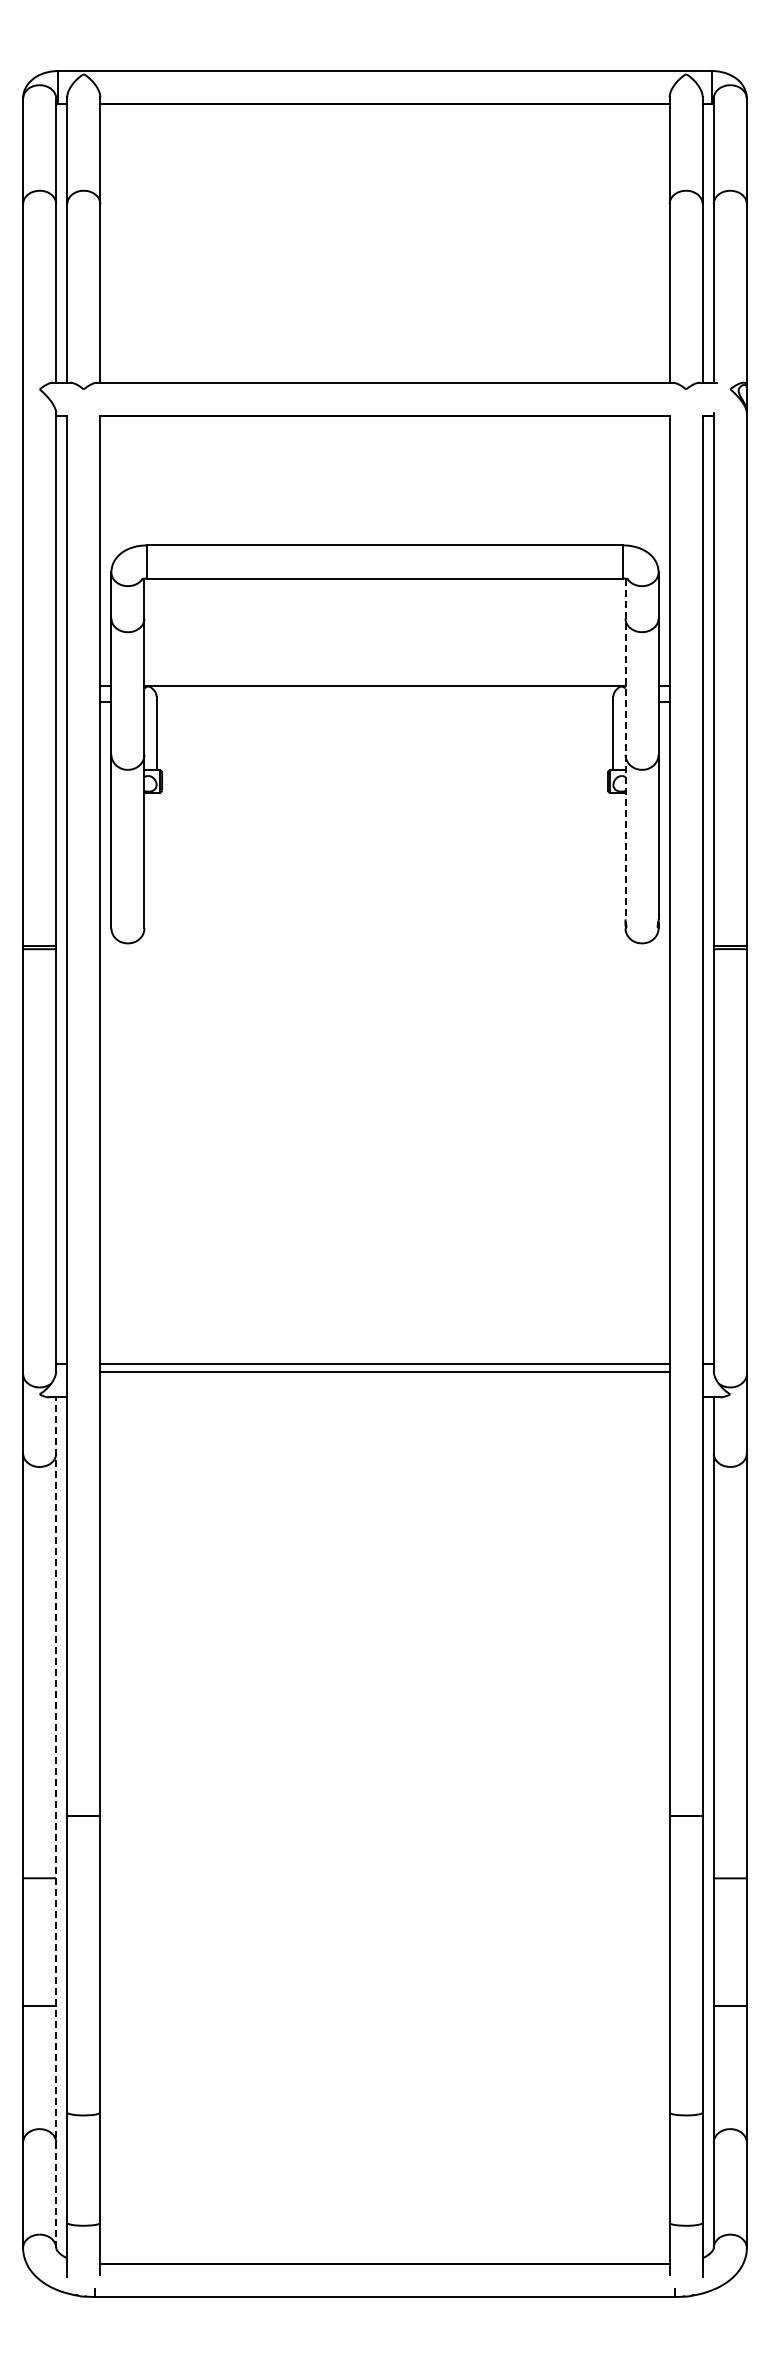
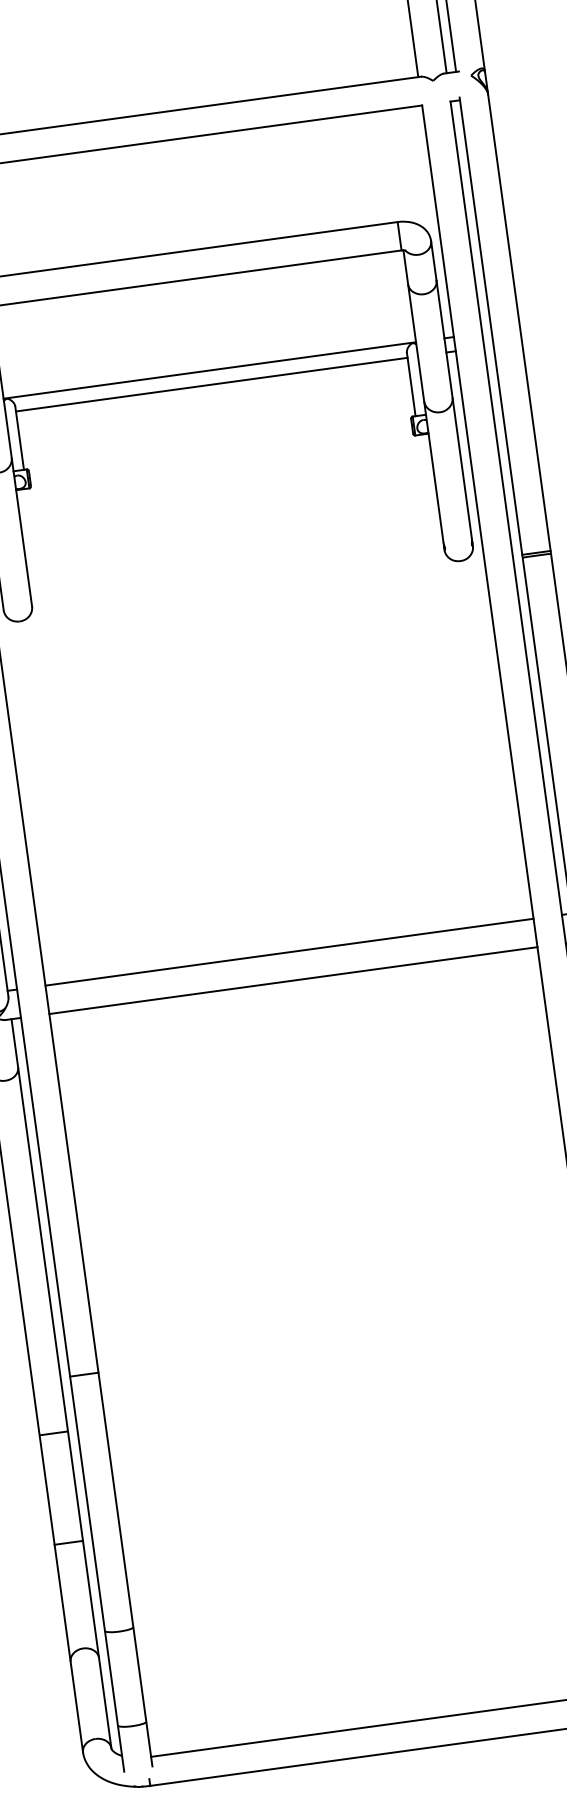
line: (384, 702) -> (211, 384), added
line: (625, 749) -> (423, 396), dashed -> solid
line: (384, 1372) -> (293, 980), moved
line: (56, 1822) -> (61, 1383), dashed -> solid

